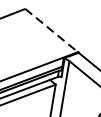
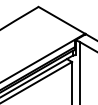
line: (51, 30) -> (61, 20), dashed -> solid

